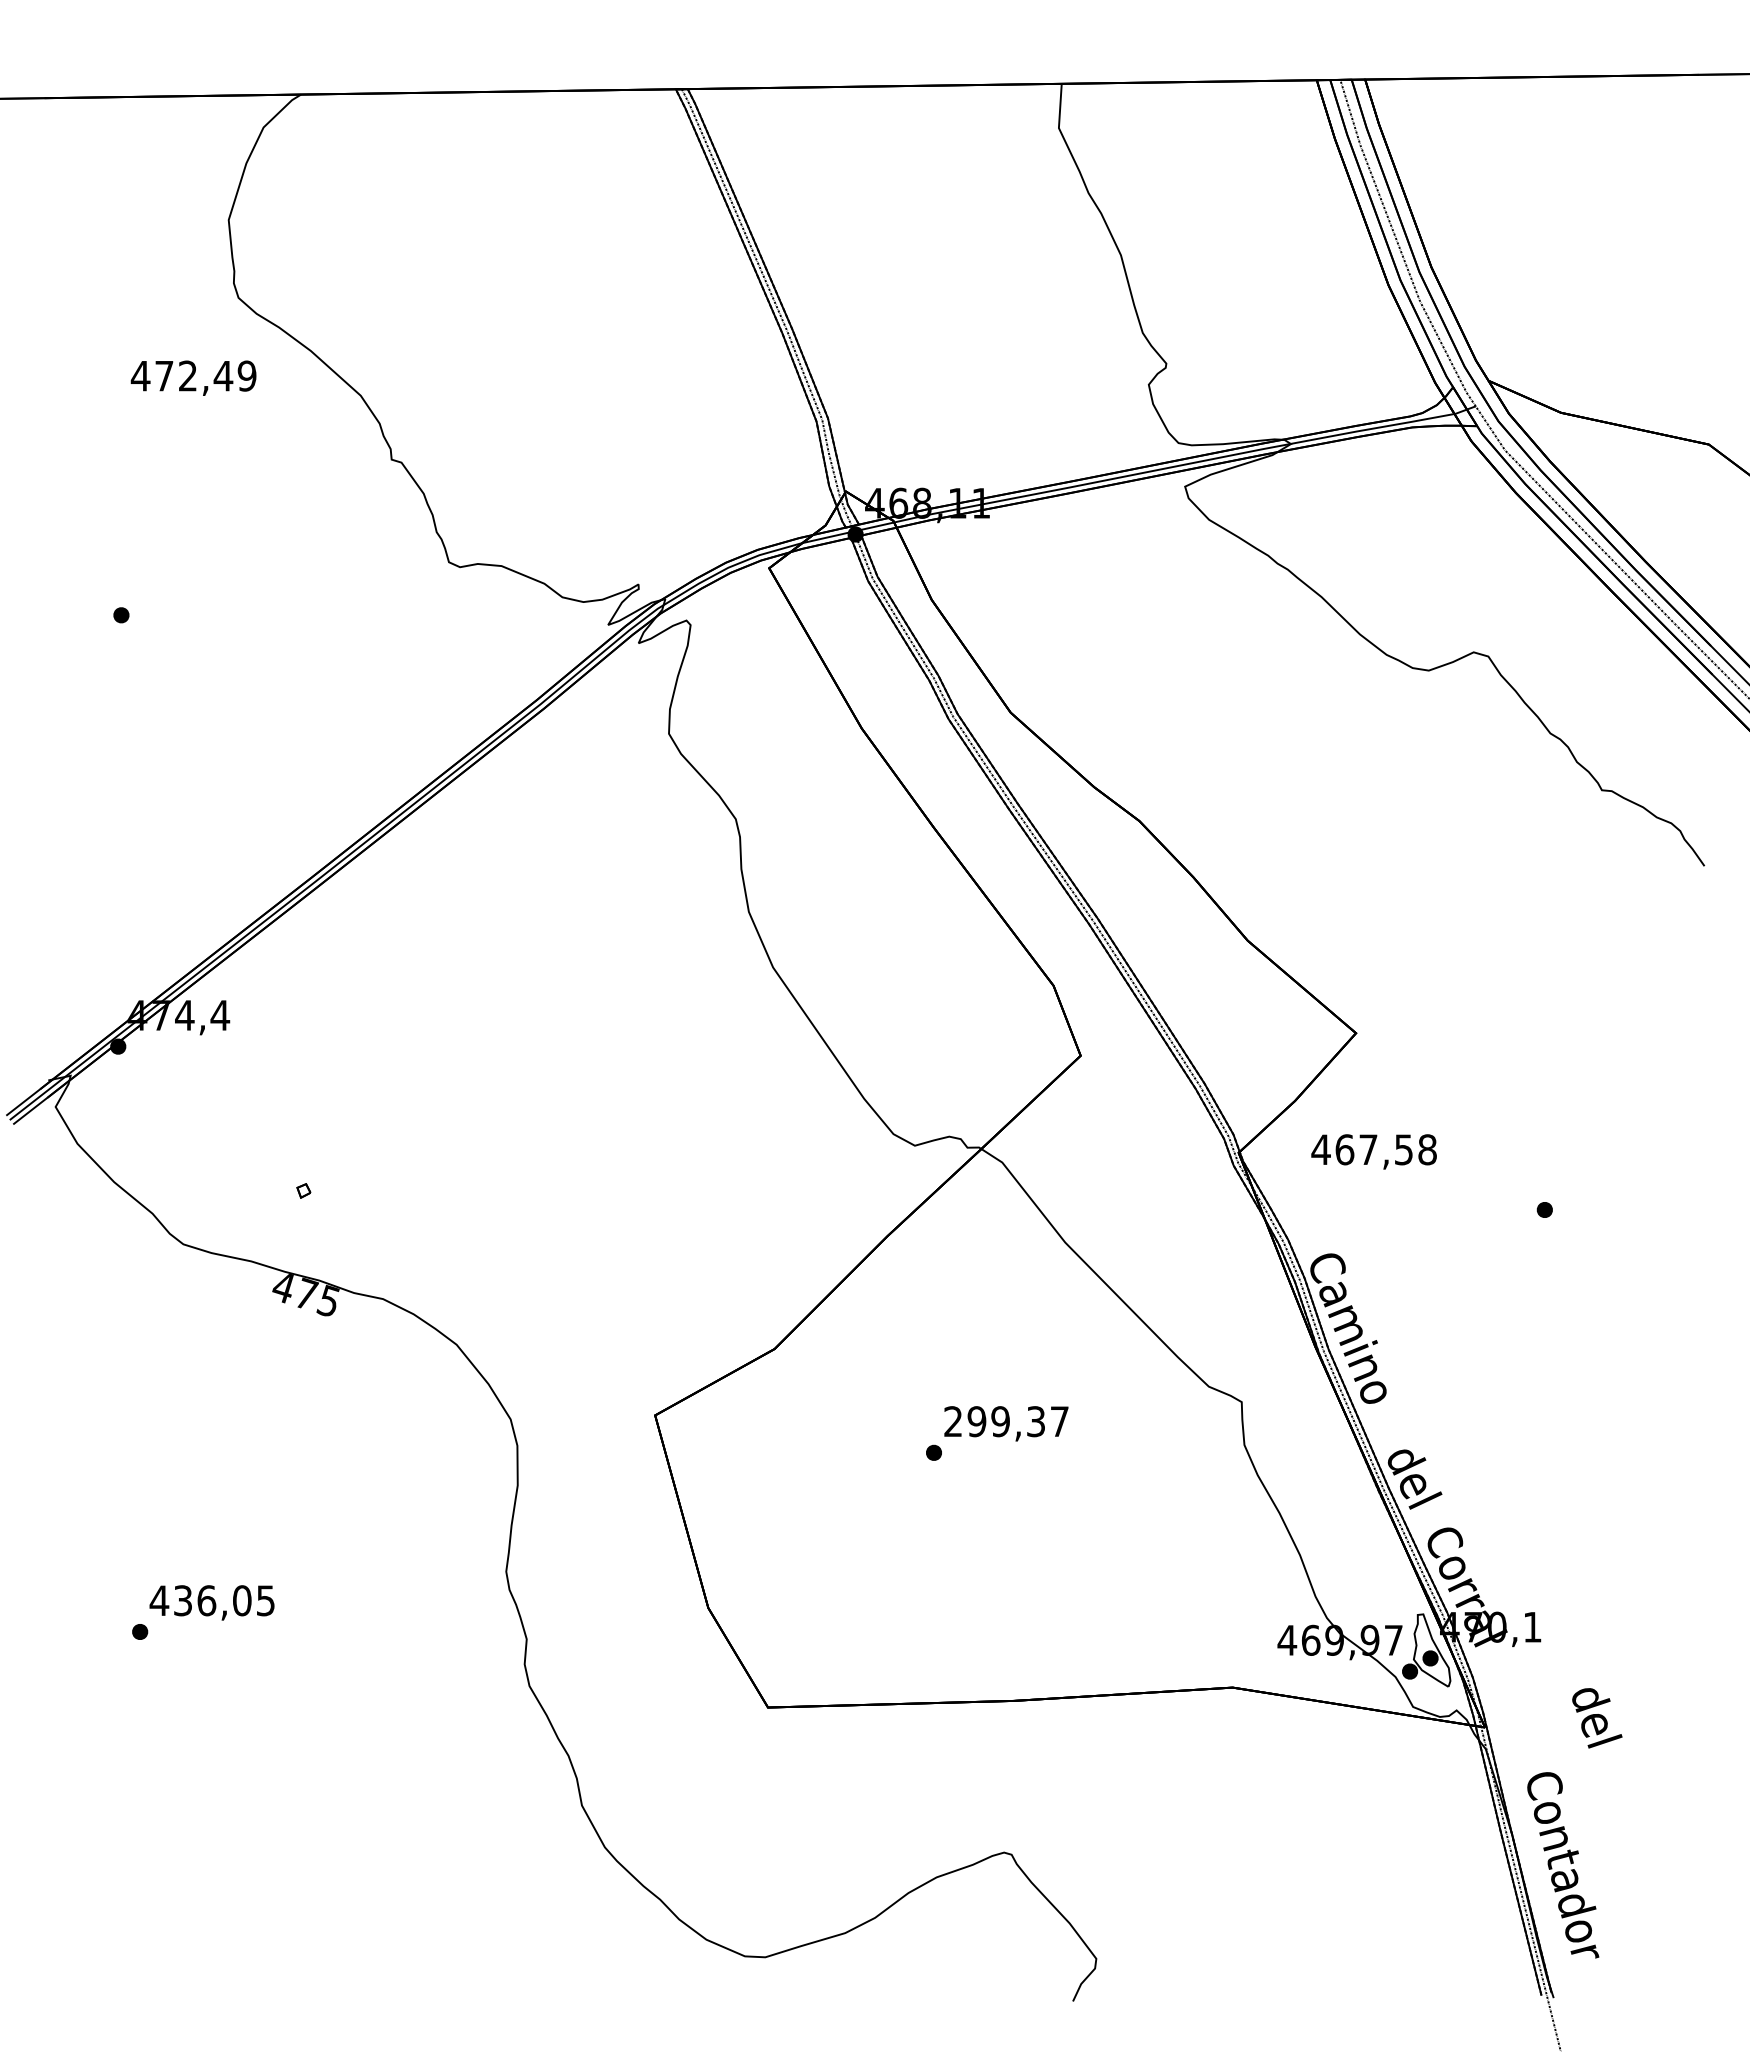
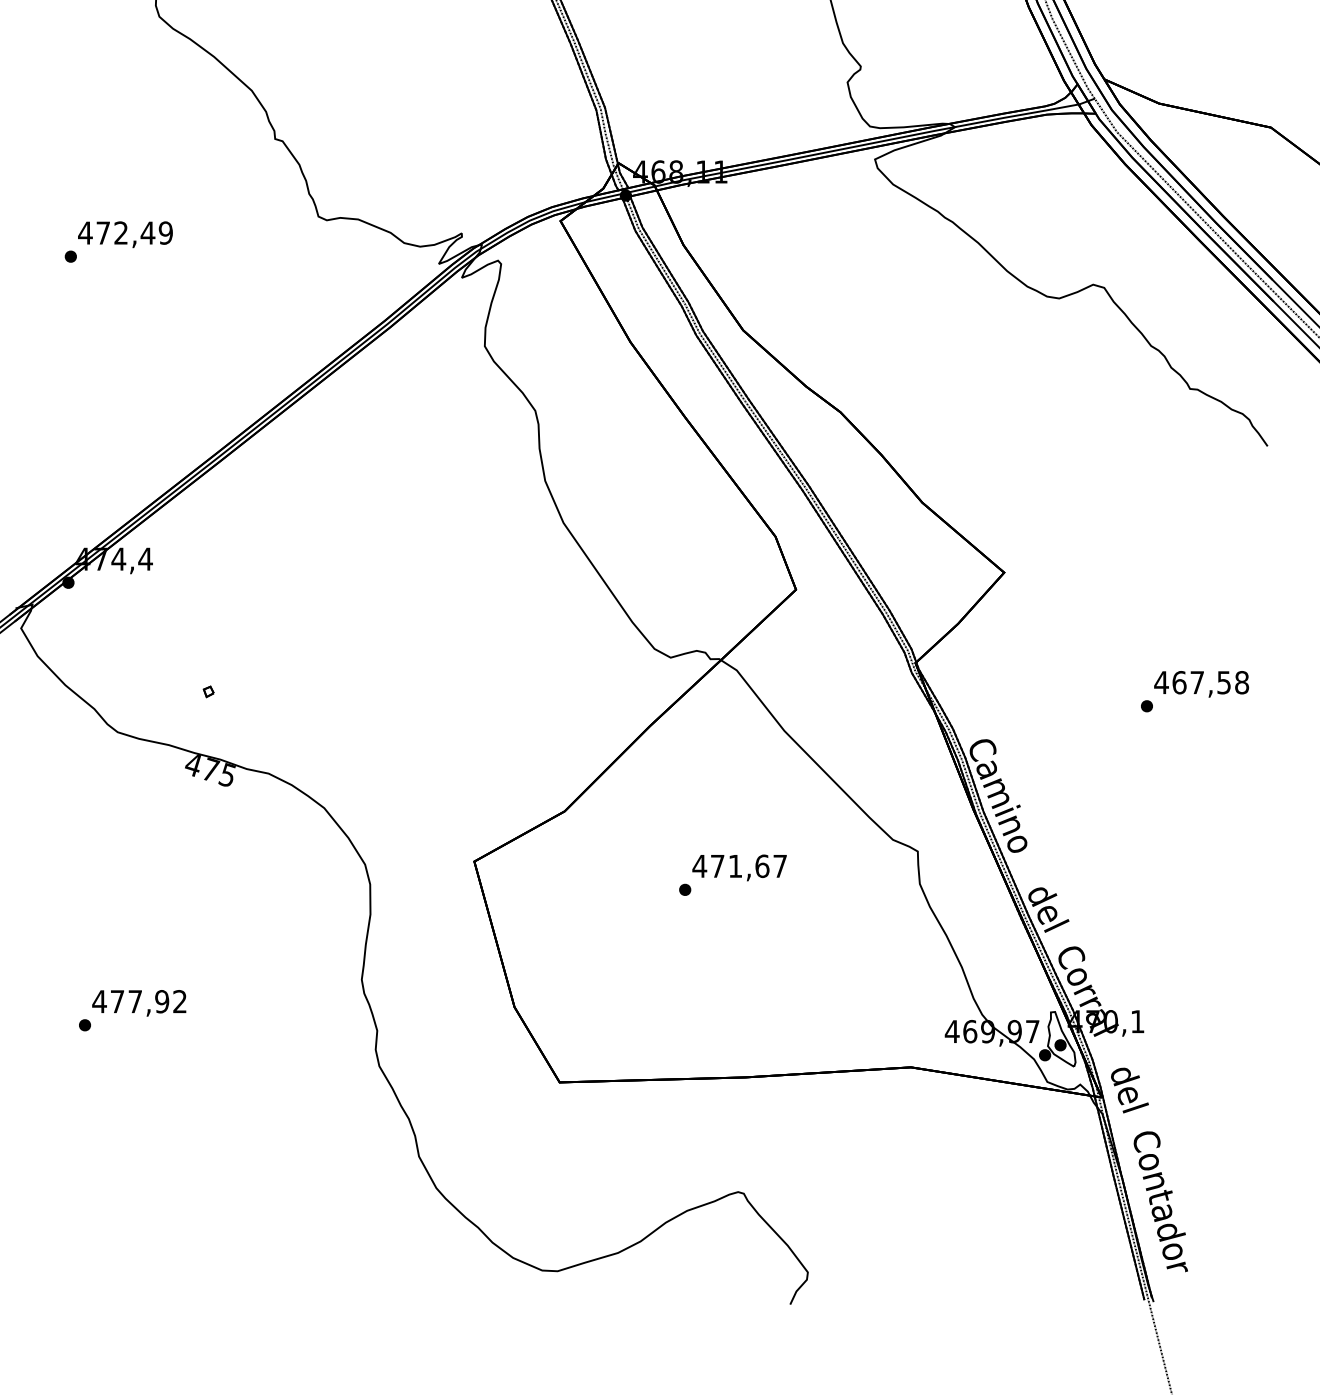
text: (193, 377) -> (125, 234), moved
text: (1373, 1151) -> (1201, 683), moved
text: (994, 1421) -> (730, 866), 299,37 -> 471,67
text: (224, 1600) -> (148, 1001), 436,05 -> 477,92
text: (1597, 1718) -> (1130, 1090), moved

